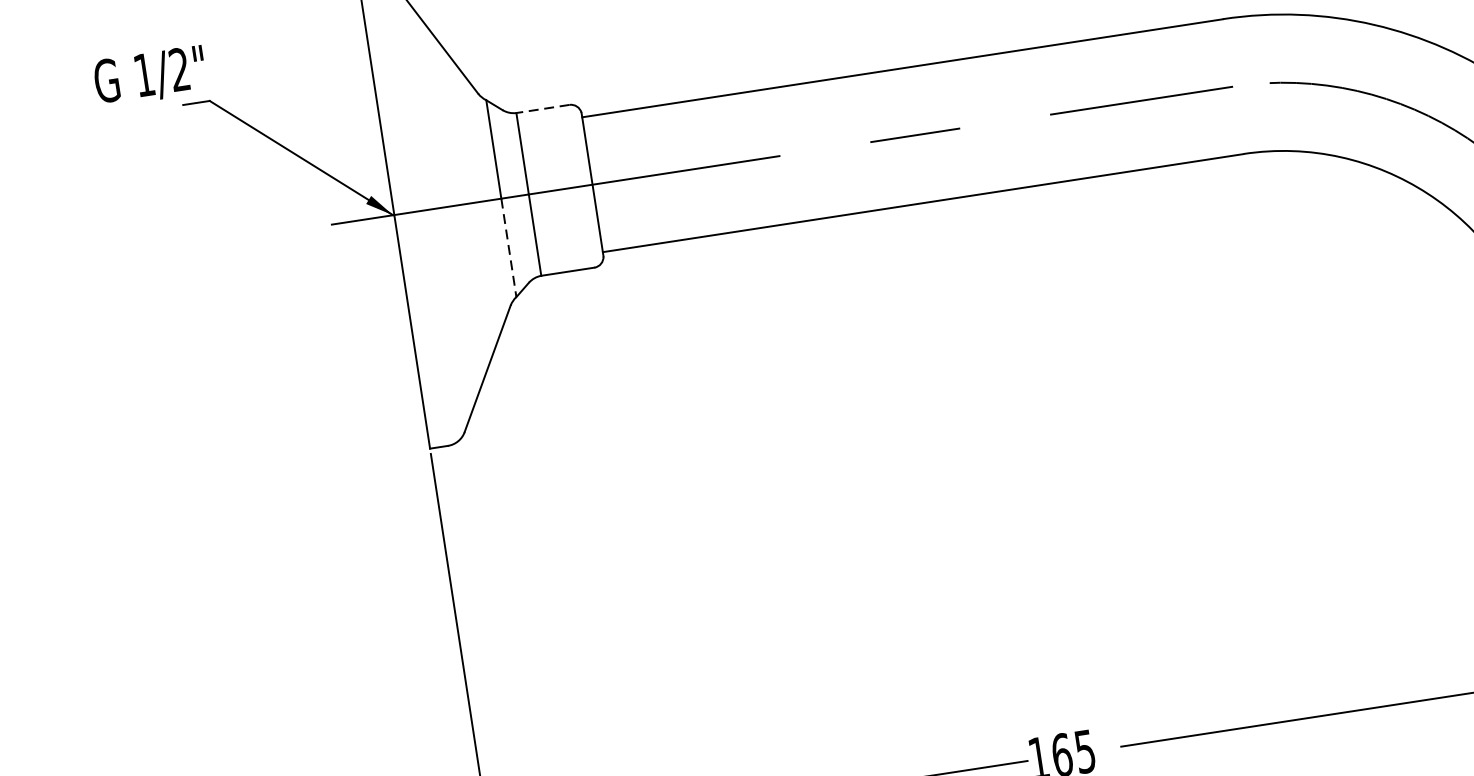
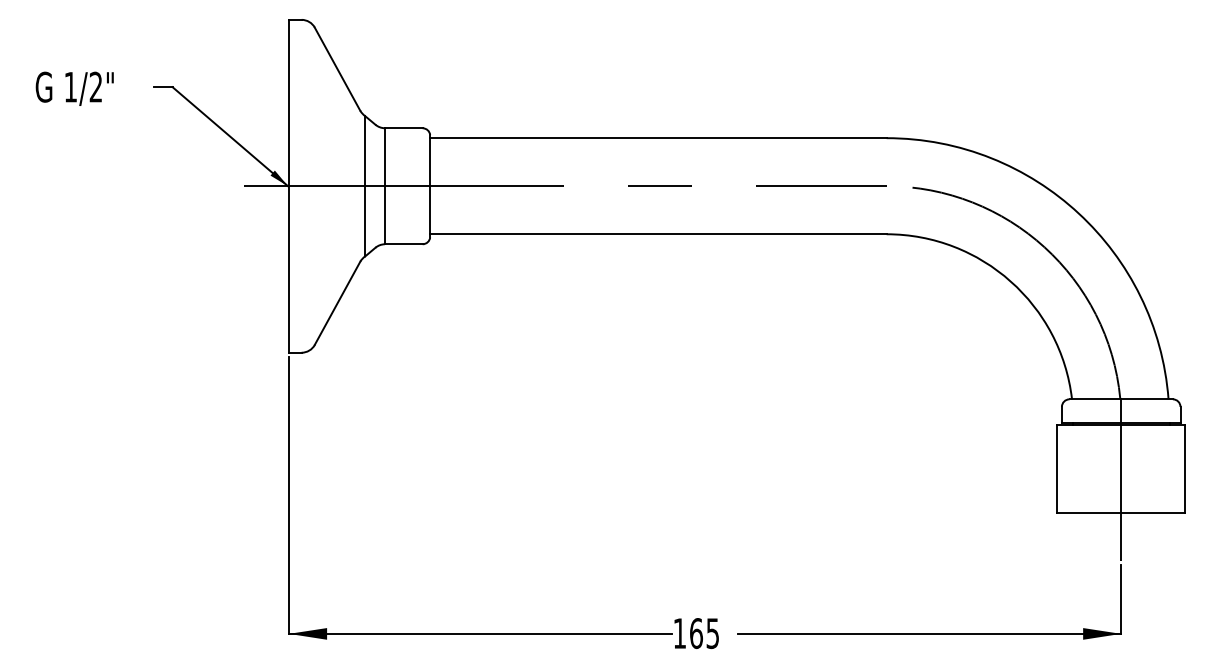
text: (149, 76) -> (74, 88), moved
line: (542, 109) -> (403, 128), dashed -> solid
line: (509, 248) -> (365, 221), dashed -> solid

